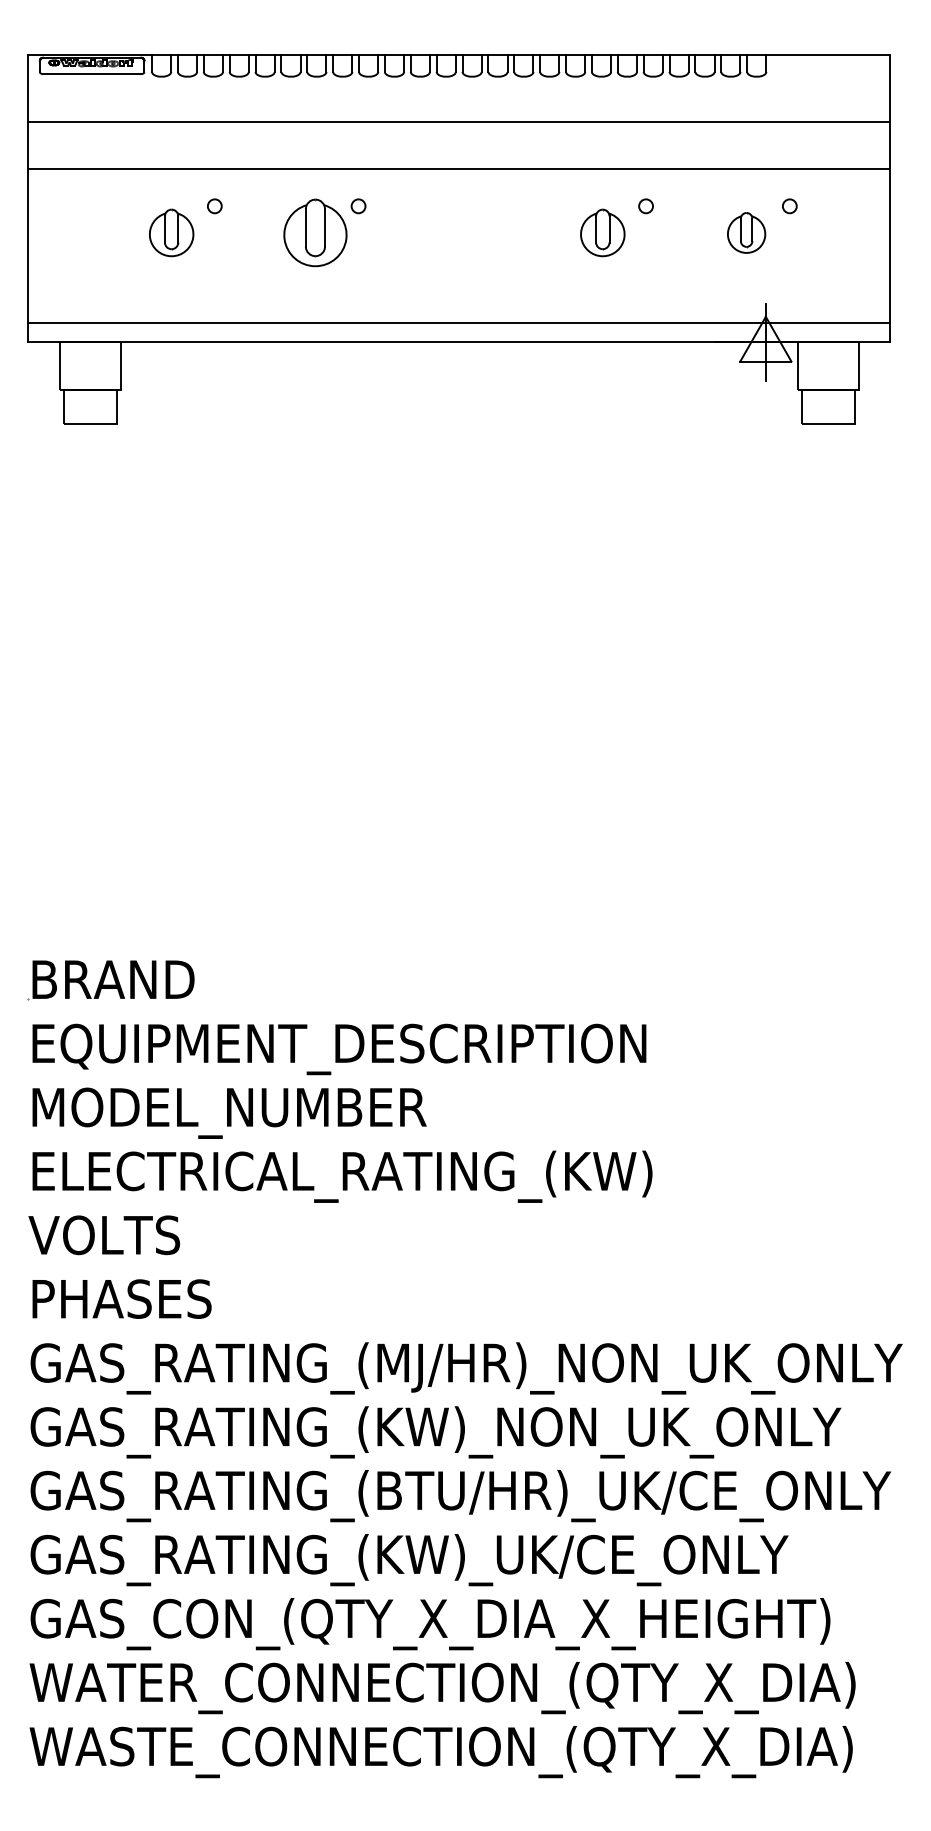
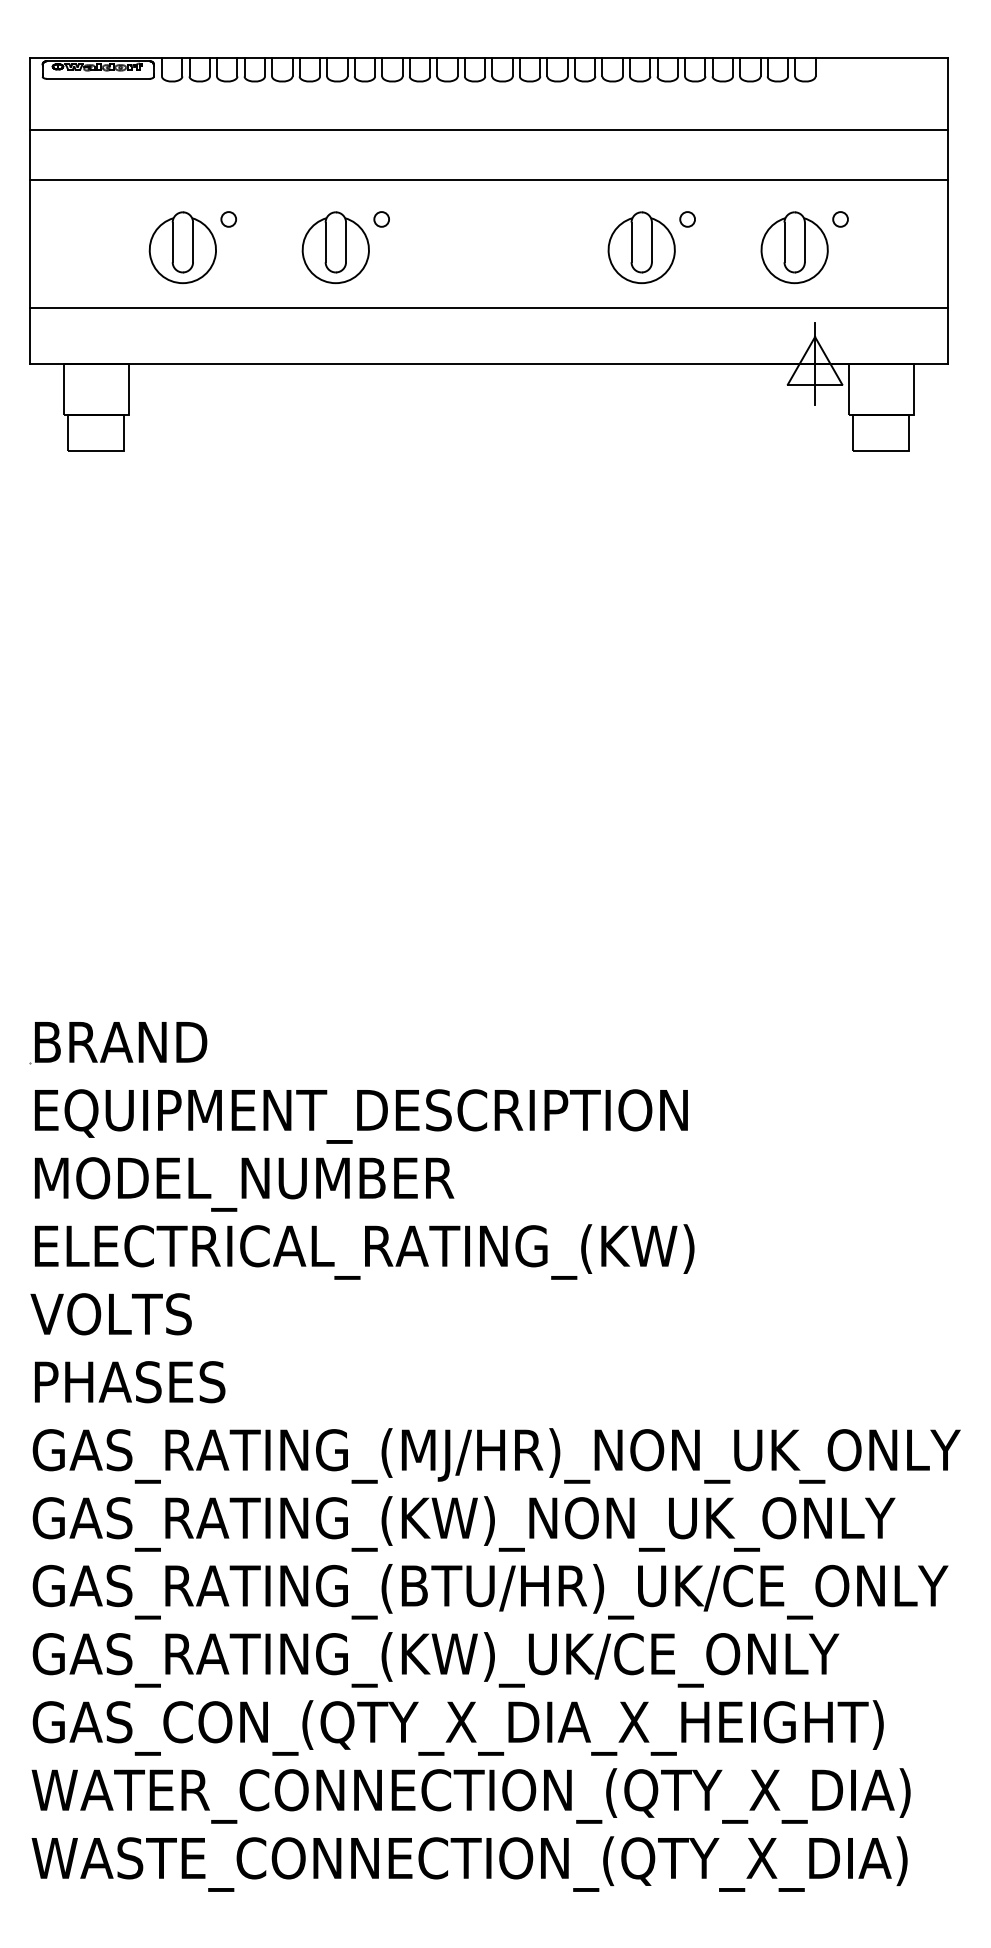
part: (171, 232) -> (182, 247), size x1.43
part: (602, 232) -> (641, 247), size x1.43
part: (746, 232) -> (794, 247), size x1.67
line: (458, 322) -> (488, 307), moved

